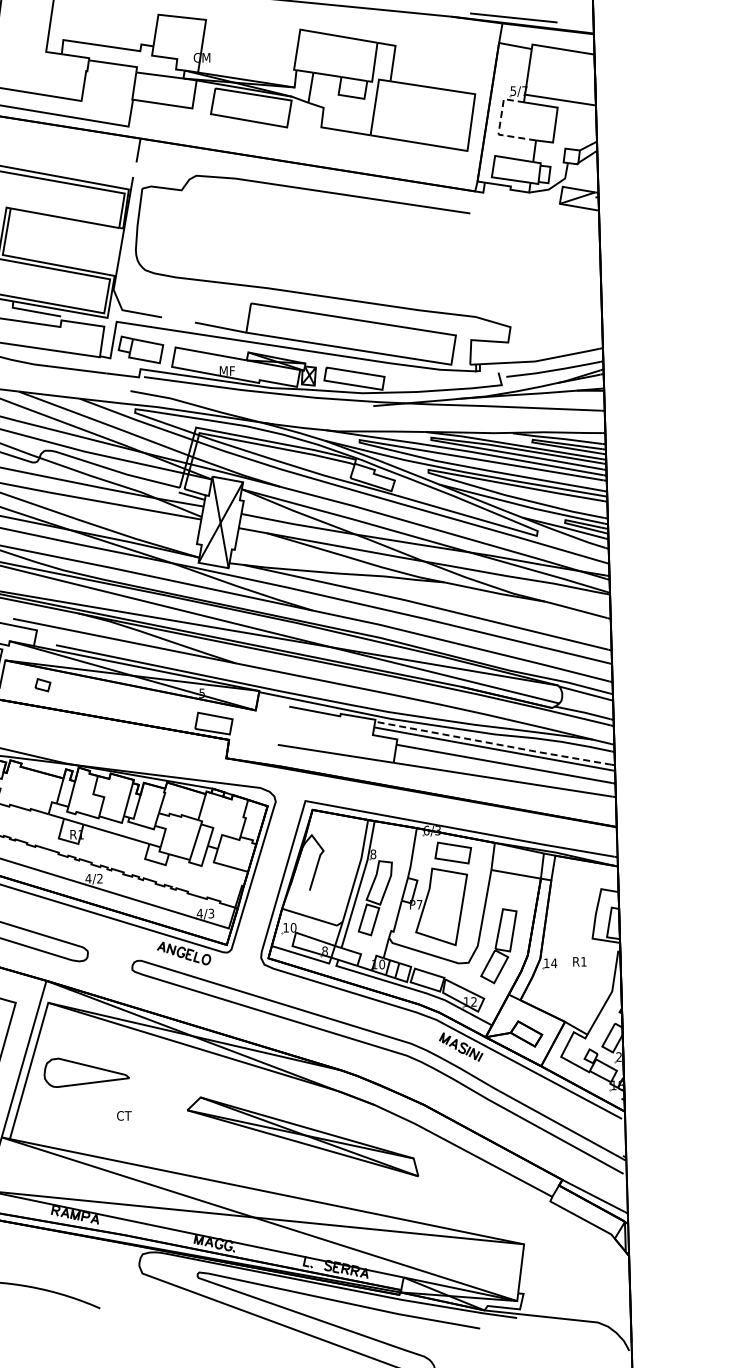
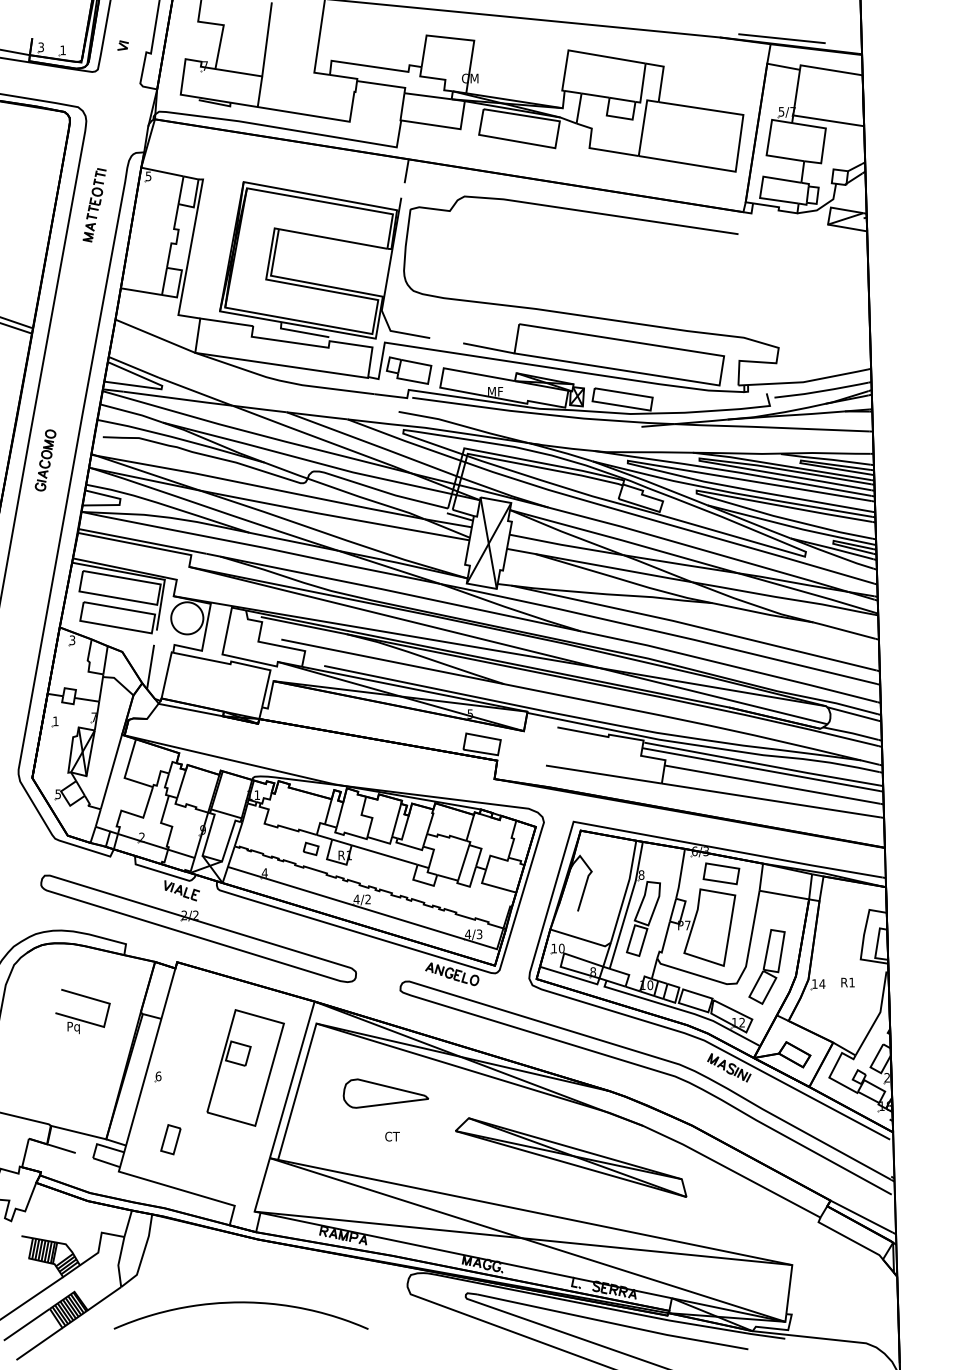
line: (499, 125) -> (767, 146), dashed -> solid
part: (42, 684) -> (310, 848), moved
line: (494, 743) -> (762, 764), dashed -> solid
part: (86, 1072) -> (385, 1093), moved

